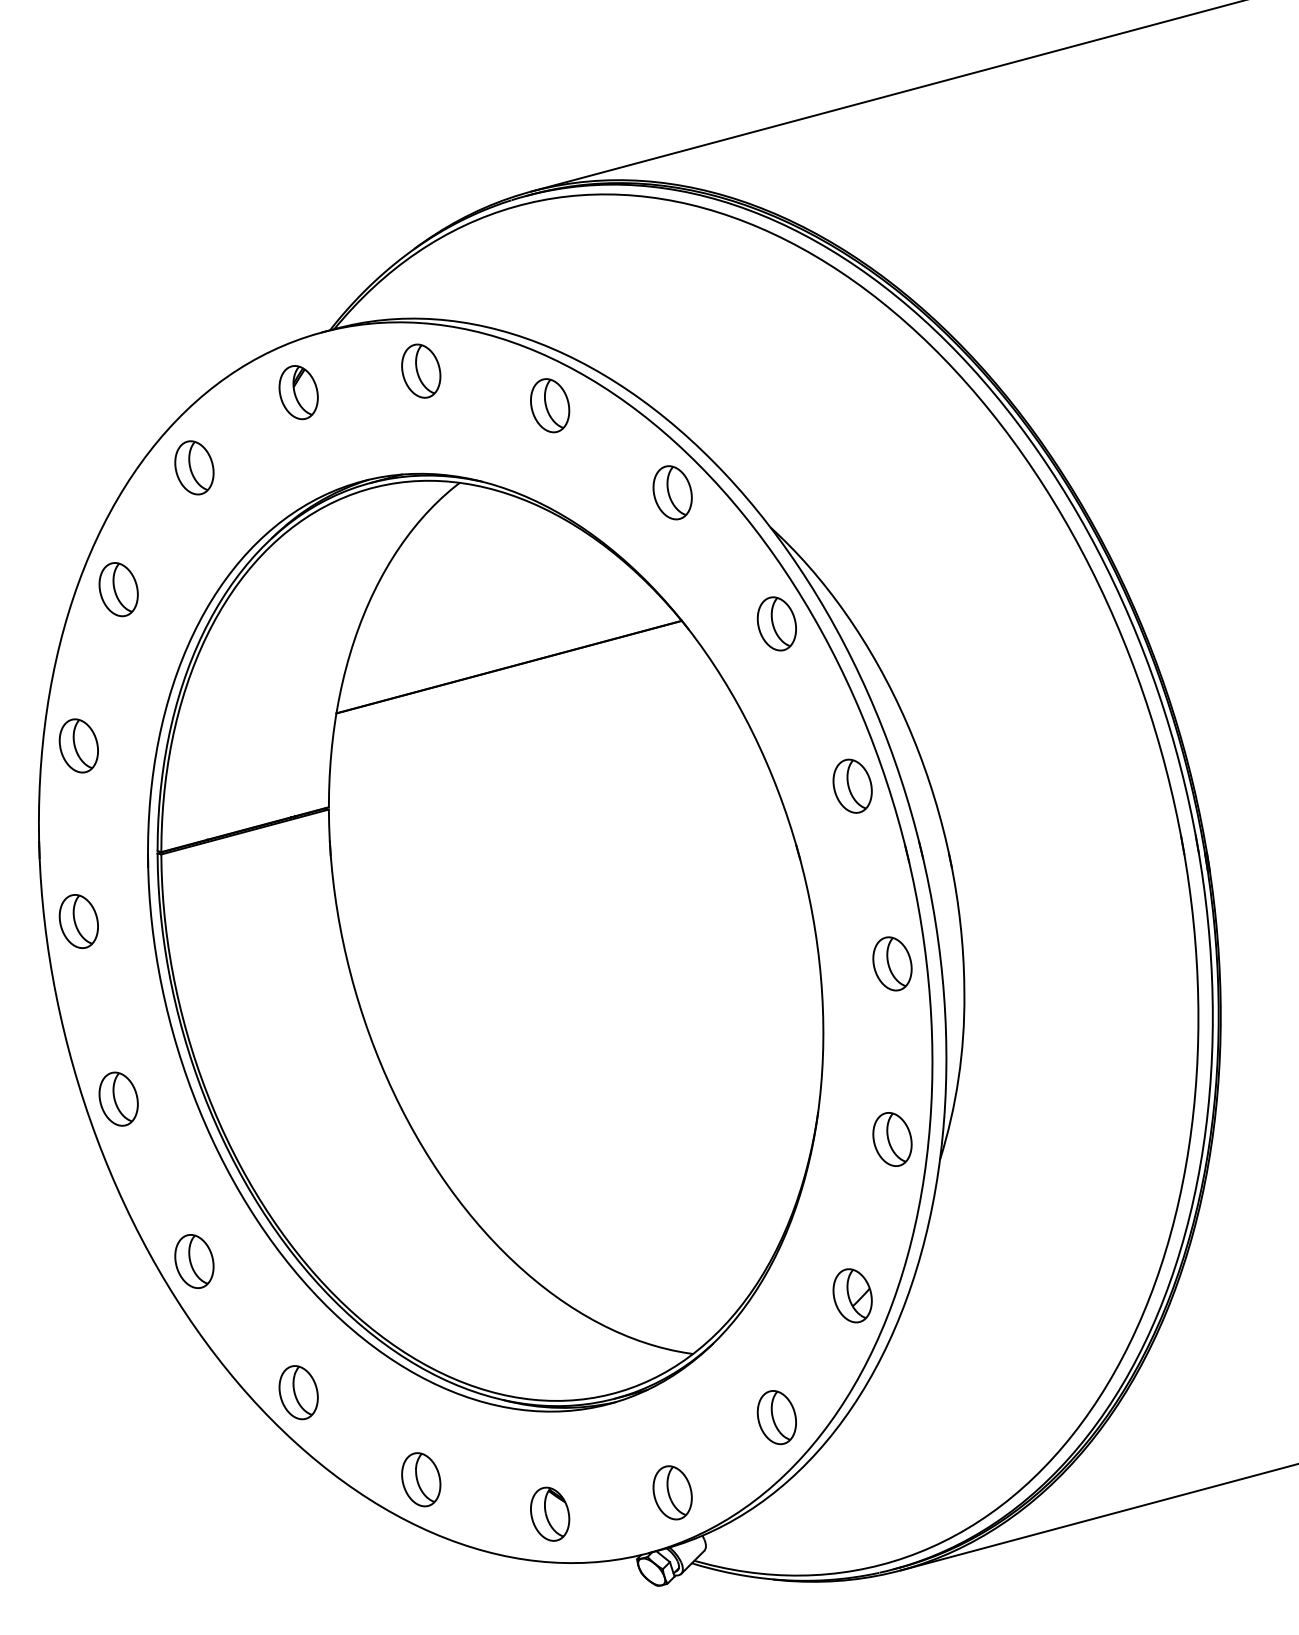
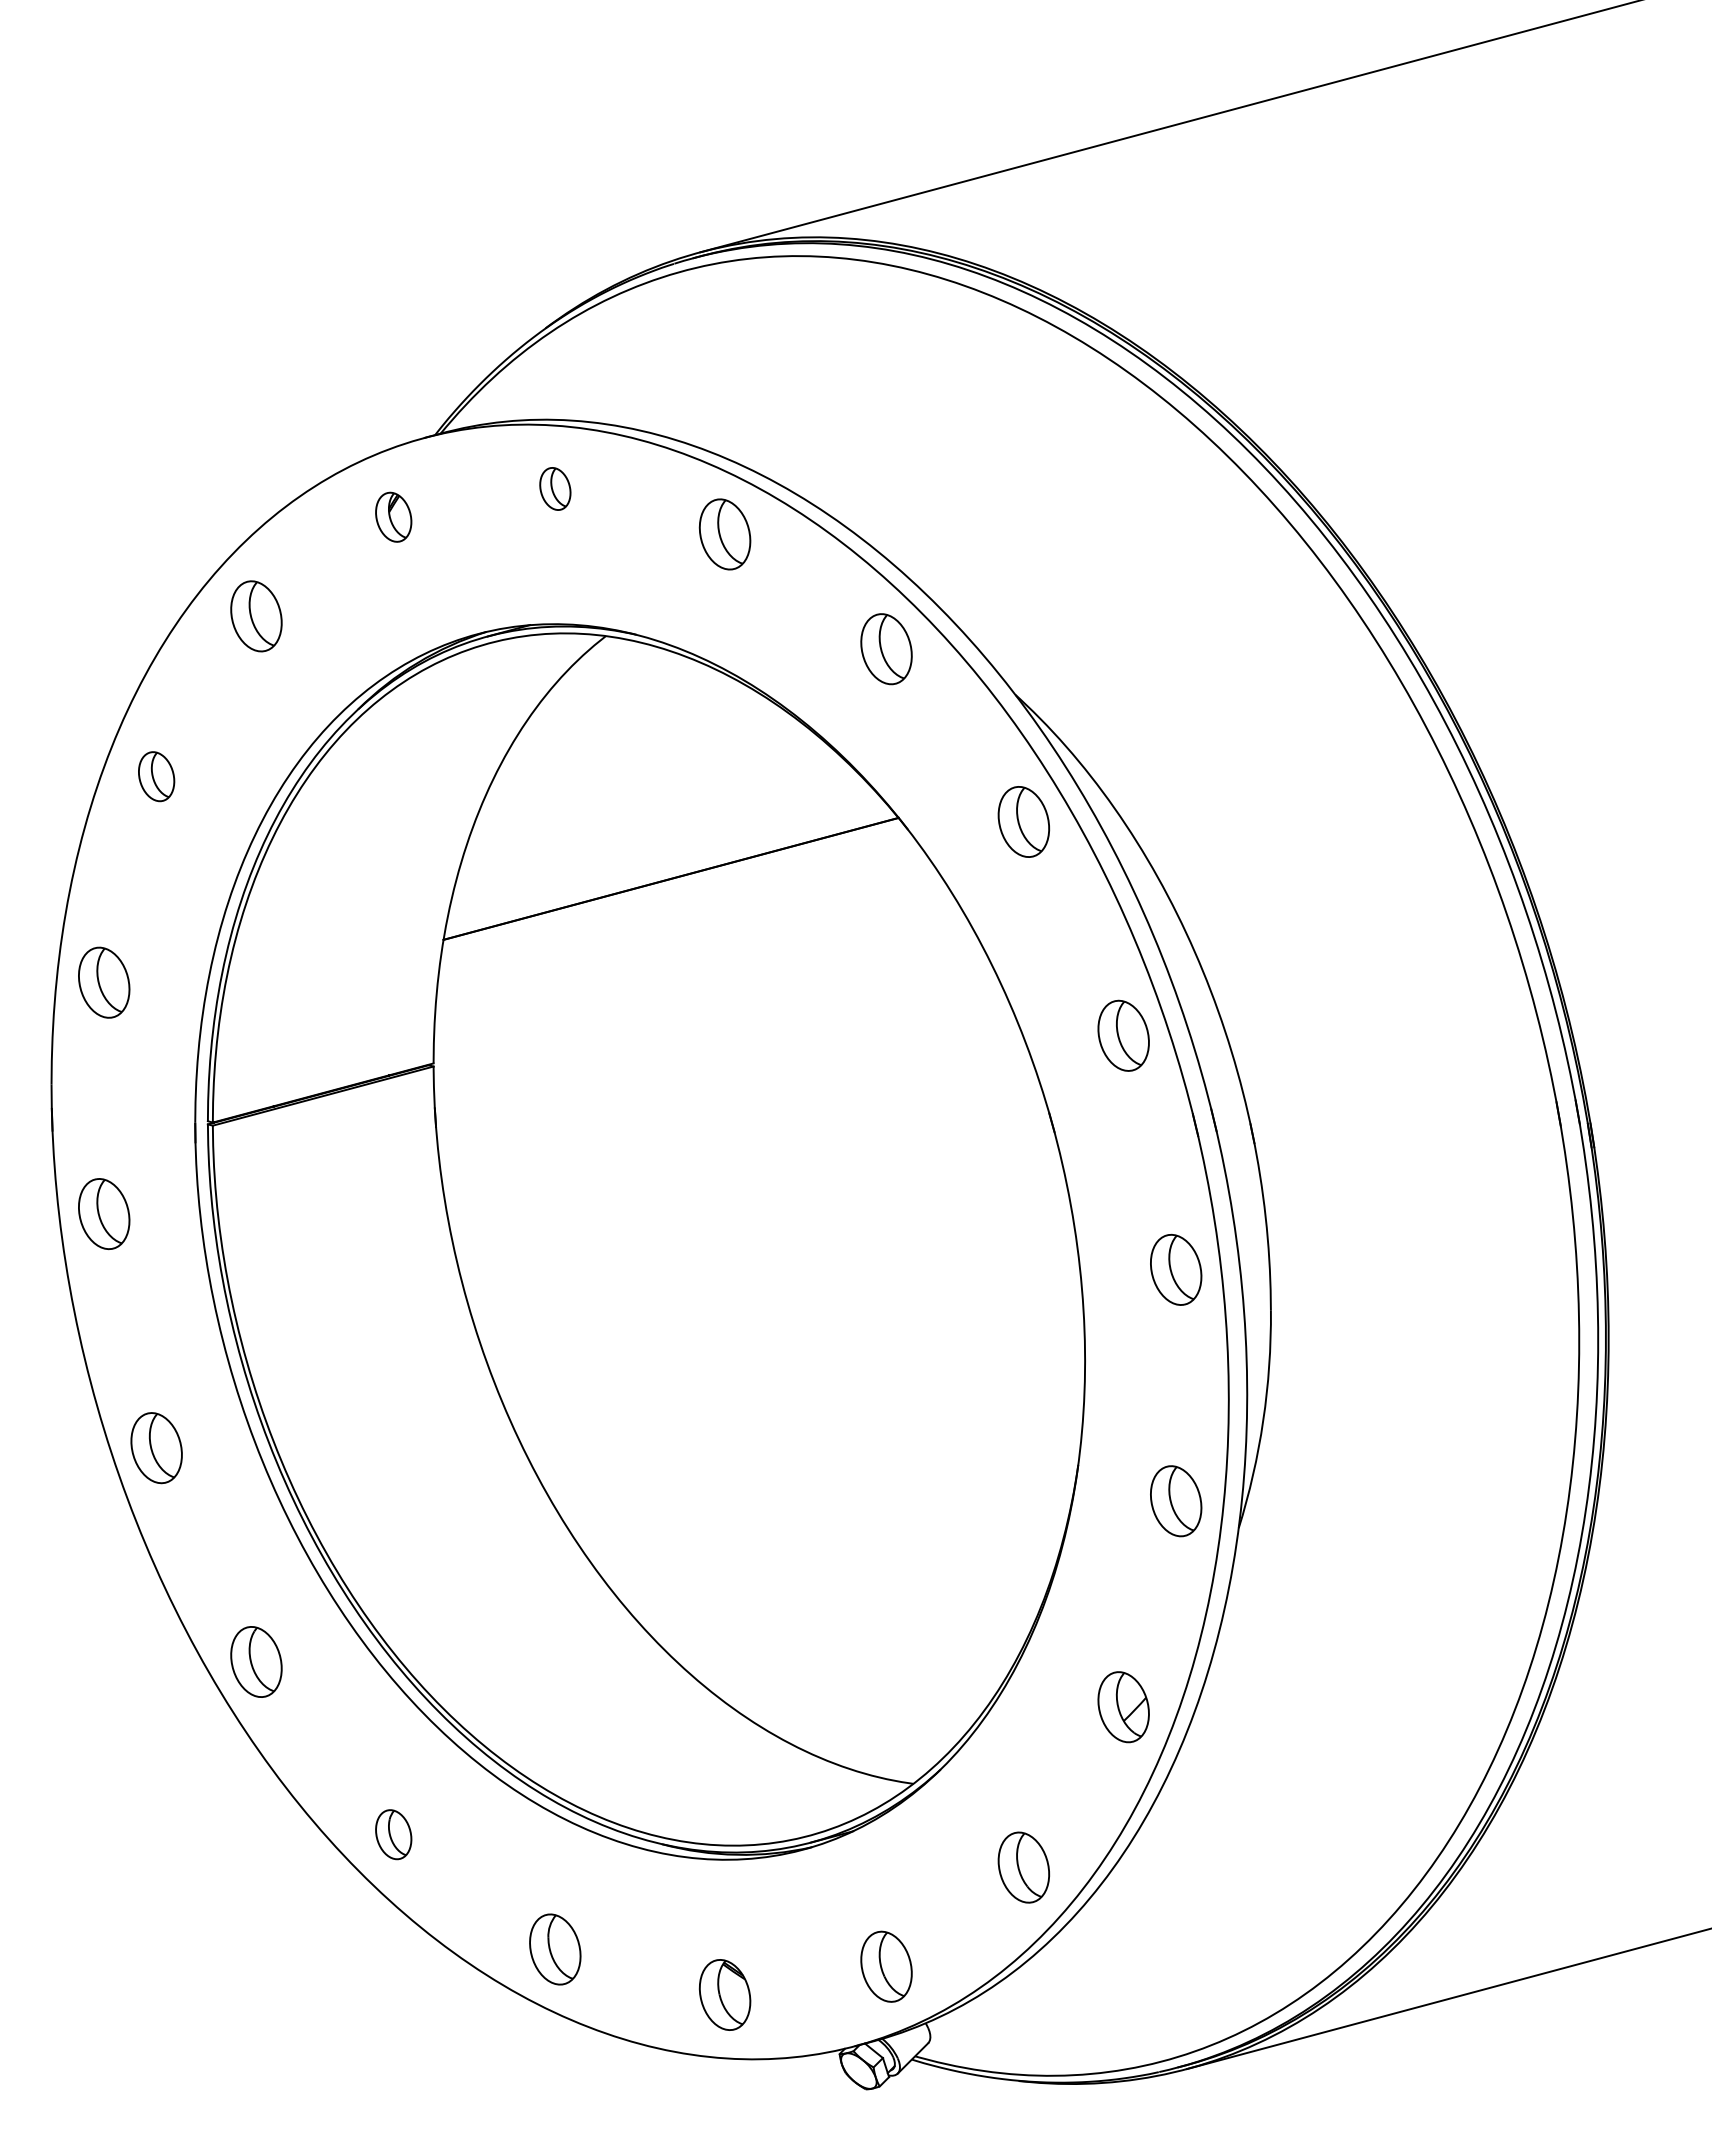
part: (421, 370) -> (555, 488), size x0.6
part: (298, 392) -> (393, 517), size x0.7
part: (118, 589) -> (156, 776), size x0.7
part: (298, 1392) -> (393, 1834), size x0.7

